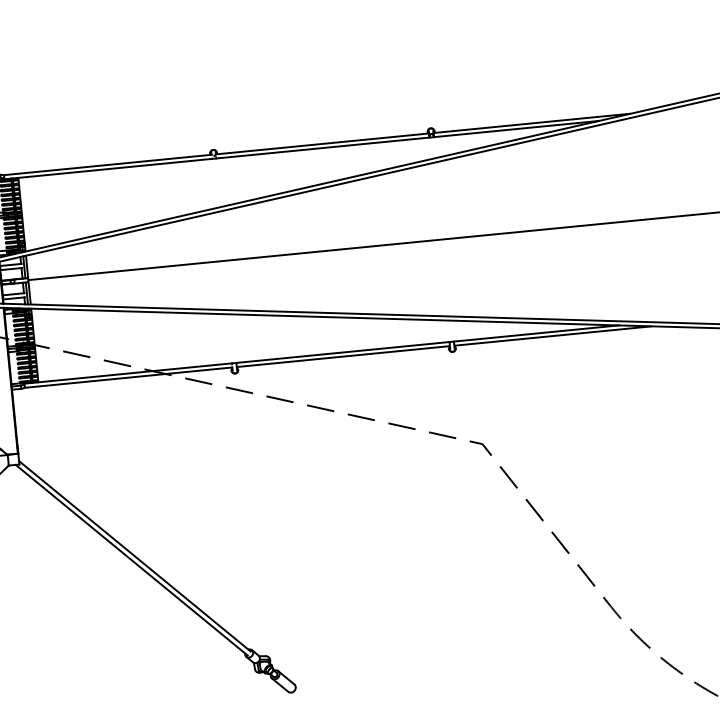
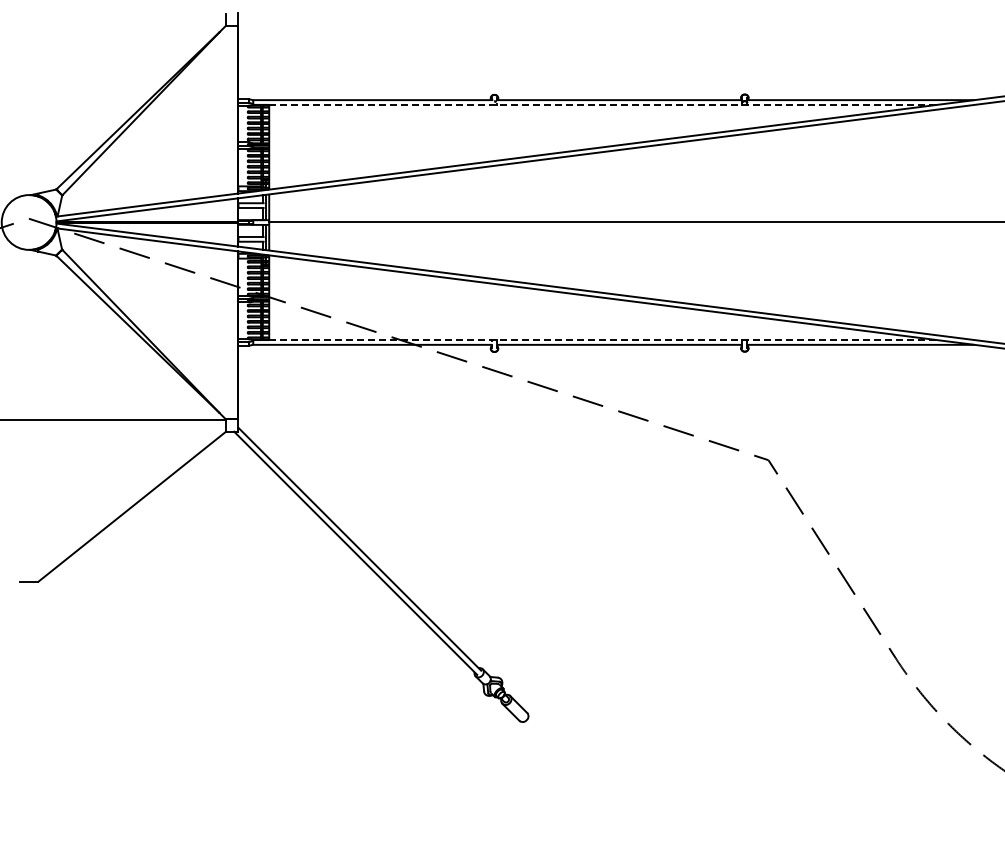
line: (308, 149) -> (603, 104), solid -> dashed
line: (328, 354) -> (603, 340), solid -> dashed

